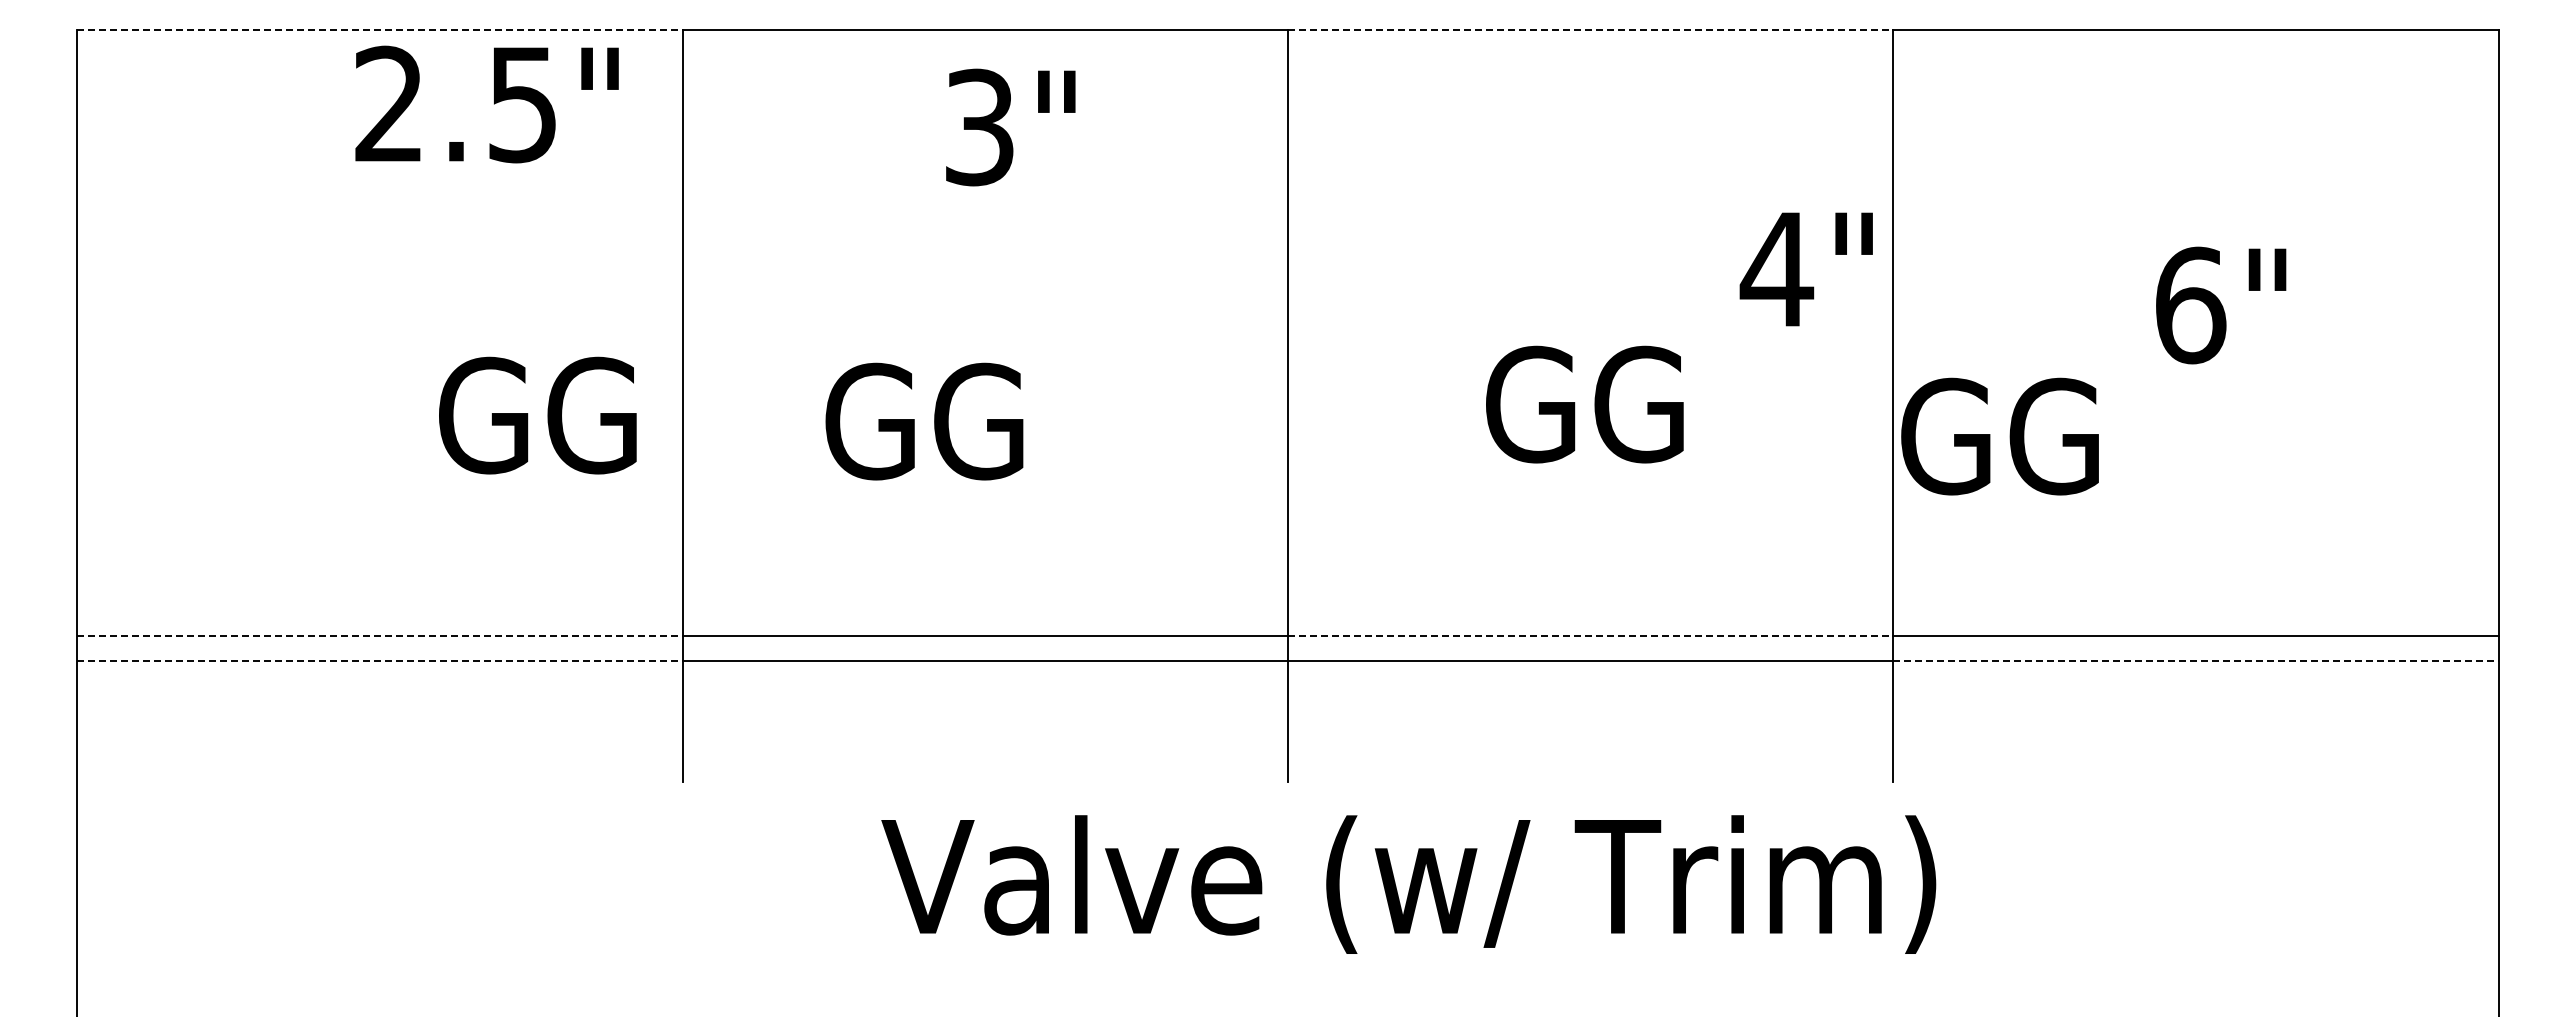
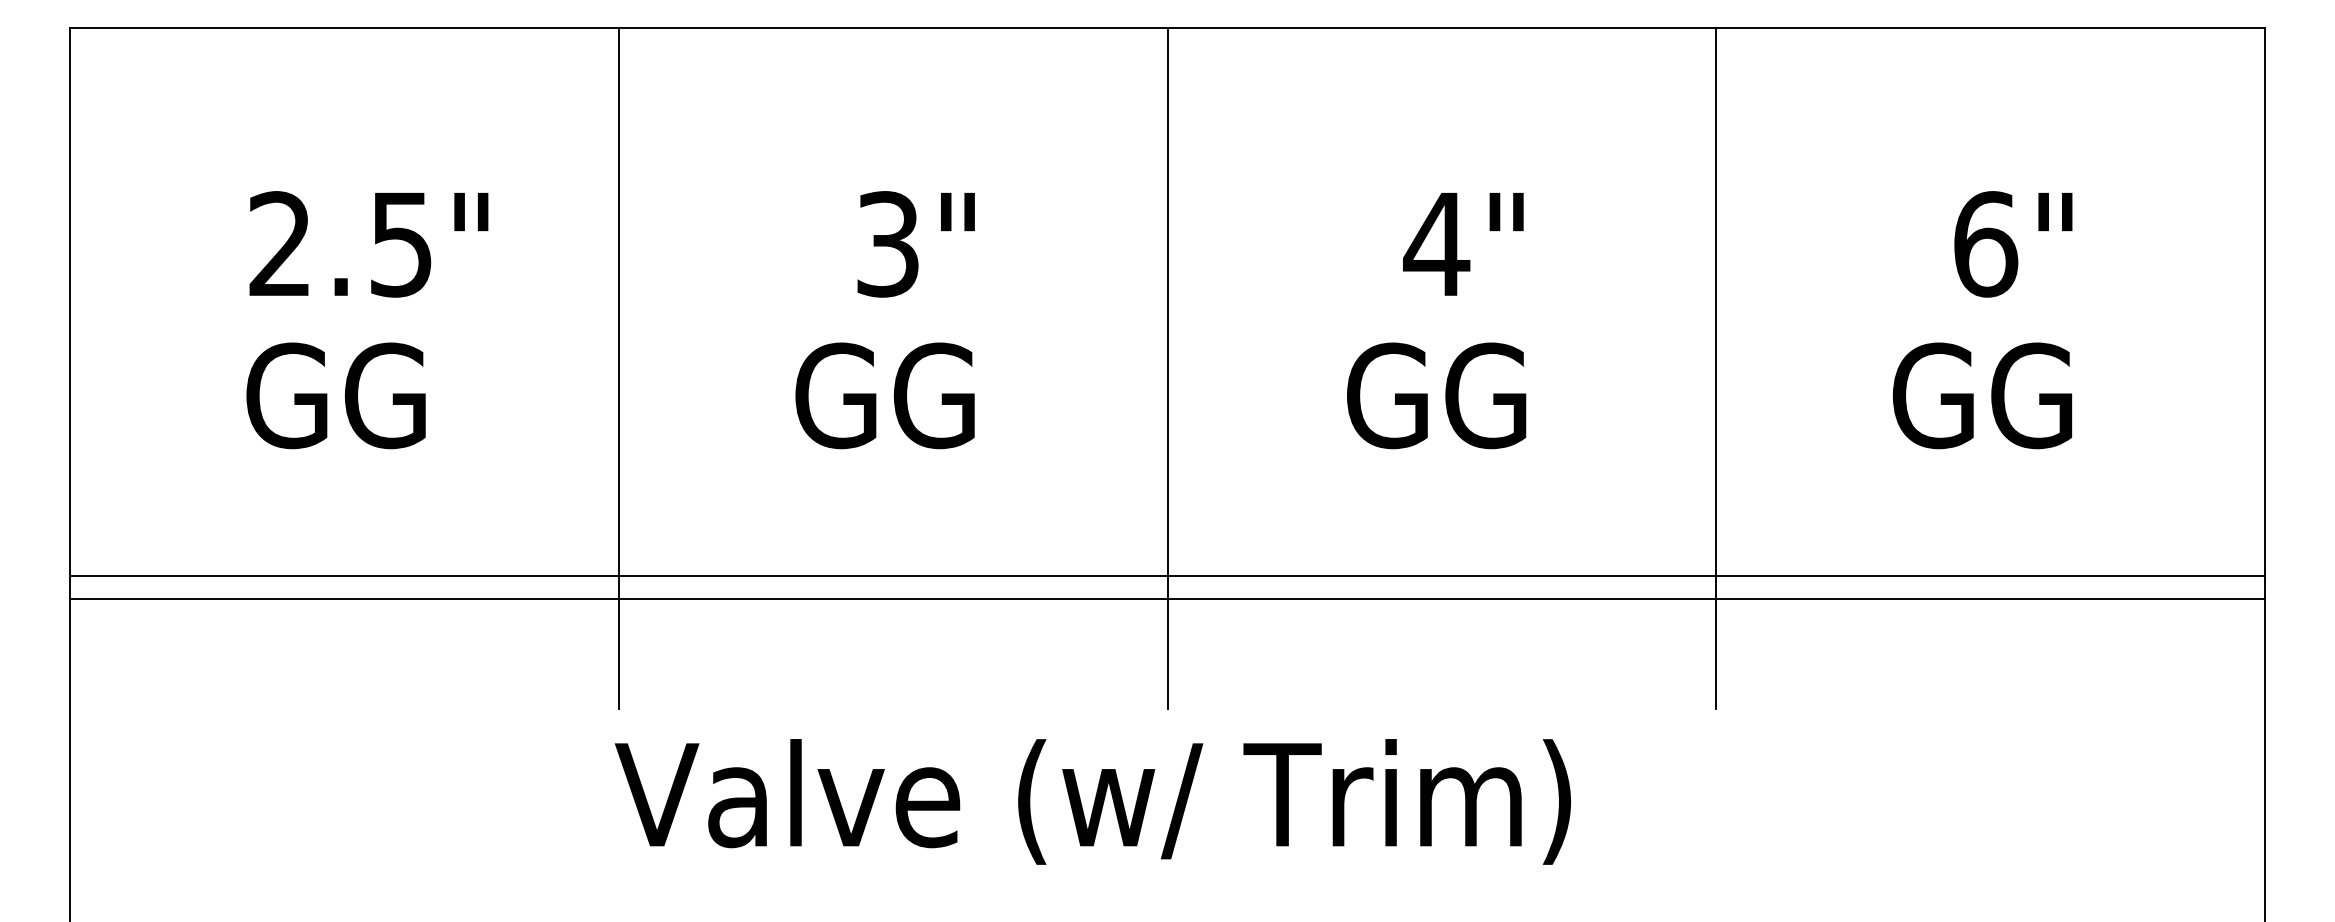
line: (379, 30) -> (343, 27), dashed -> solid
line: (1590, 30) -> (1441, 27), dashed -> solid
text: (486, 104) -> (368, 244), moved
text: (1010, 127) -> (915, 244), moved
text: (1805, 269) -> (1462, 244), moved
text: (2221, 305) -> (2013, 244), moved
text: (1584, 404) -> (1436, 395), moved
text: (537, 415) -> (335, 395), moved
text: (924, 421) -> (885, 395), moved
text: (1999, 436) -> (1981, 395), moved
line: (379, 635) -> (343, 576), dashed -> solid
line: (1590, 635) -> (1441, 576), dashed -> solid
line: (379, 661) -> (343, 599), dashed -> solid
line: (2196, 661) -> (1991, 599), dashed -> solid
text: (1408, 884) -> (1092, 801), moved

